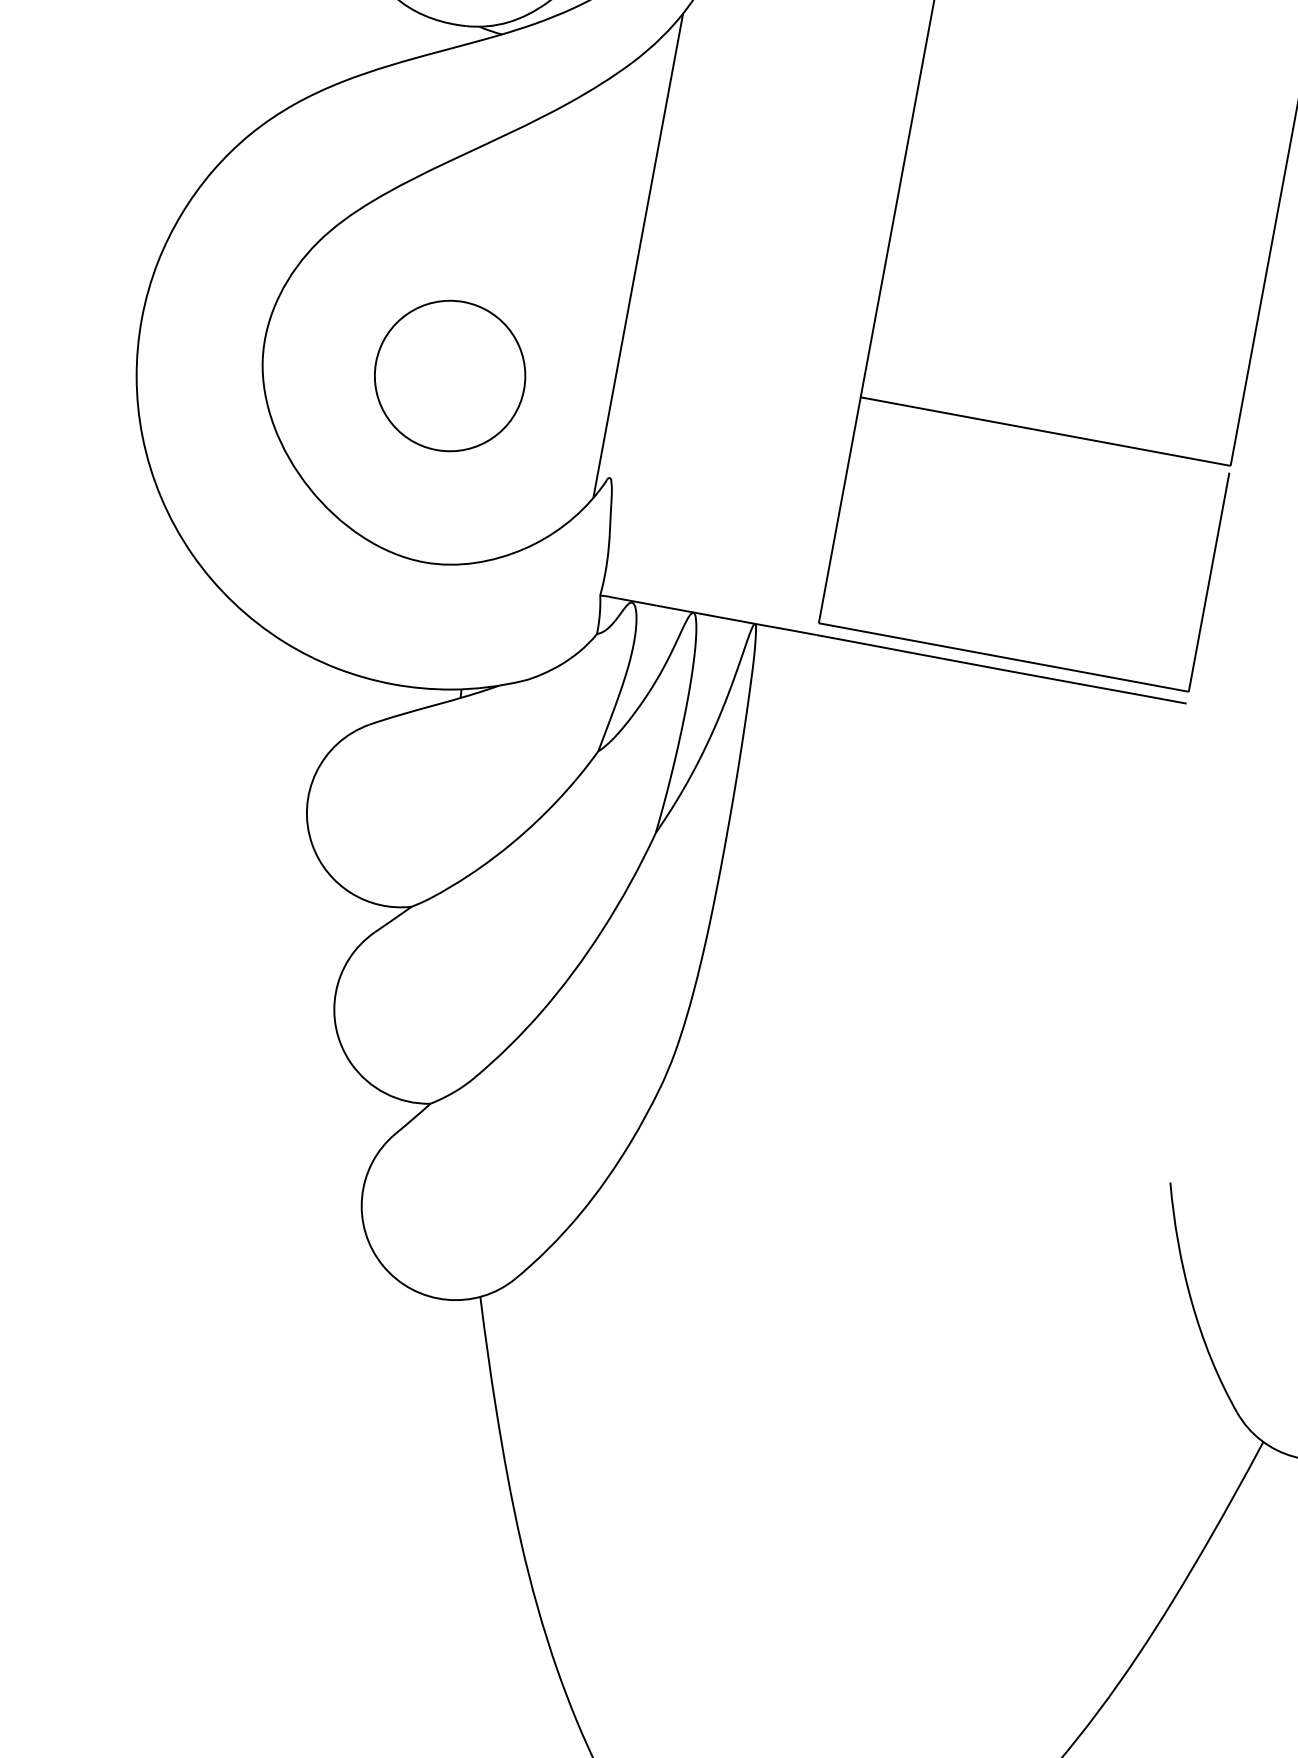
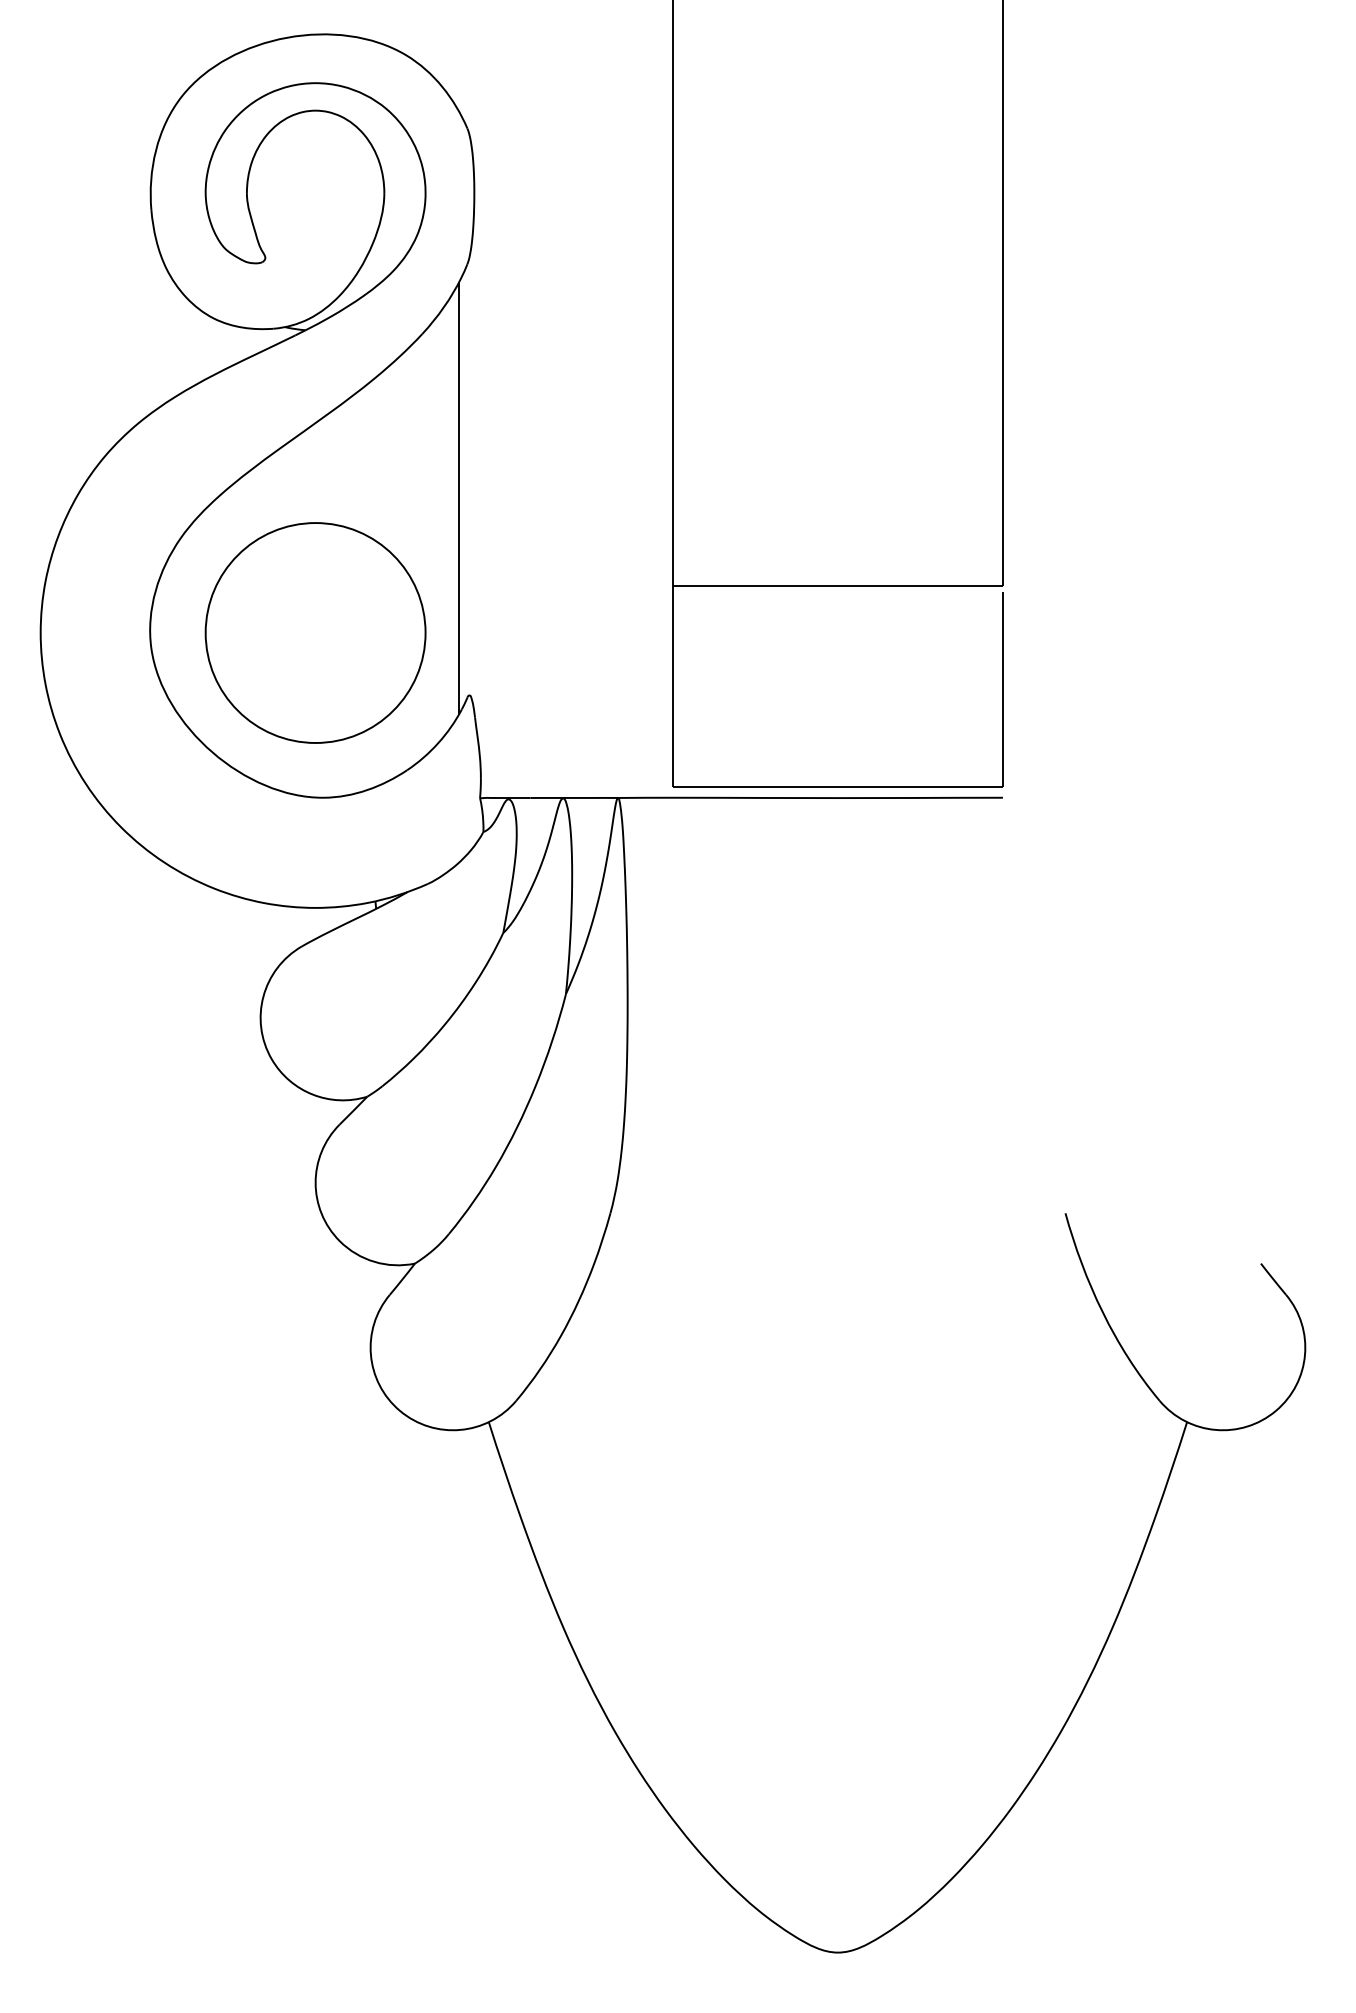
part: (450, 375) -> (315, 632), size x1.67

